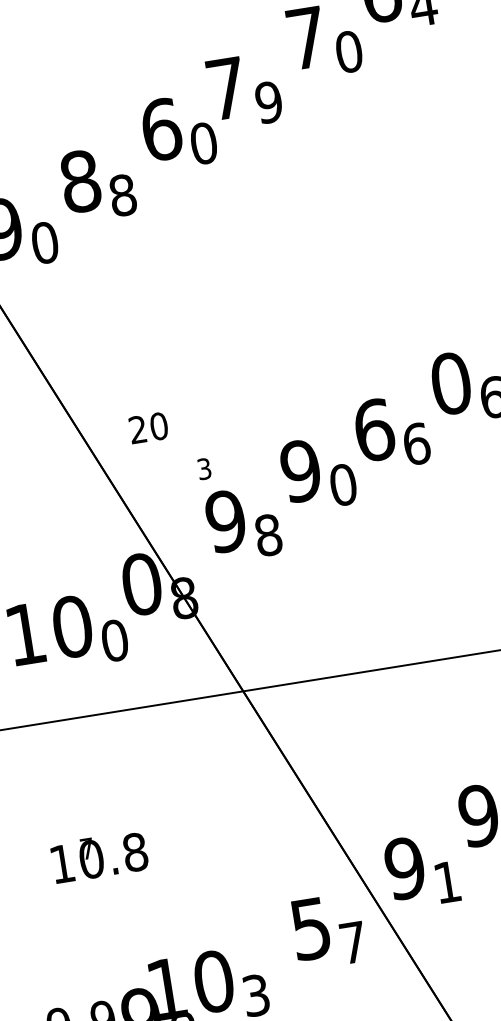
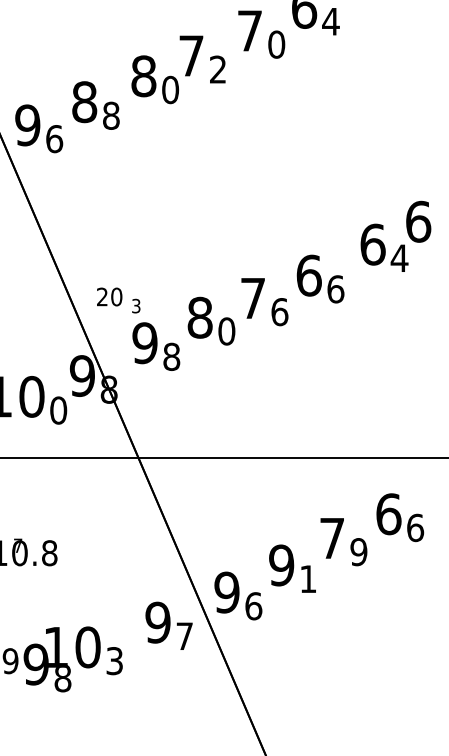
text: (268, 102) -> (217, 69), 9 -> 2
text: (160, 130) -> (143, 76), 6 -> 8
text: (45, 243) -> (54, 139), 0 -> 6
text: (450, 383) -> (308, 275), 0 -> 6
text: (148, 427) -> (109, 296), moved
text: (373, 430) -> (252, 298), 6 -> 7
text: (299, 470) -> (199, 317), 9 -> 8
text: (141, 585) -> (82, 376), 0 -> 9
text: (447, 882) -> (253, 606), 1 -> 6
text: (310, 928) -> (157, 622), 5 -> 9

